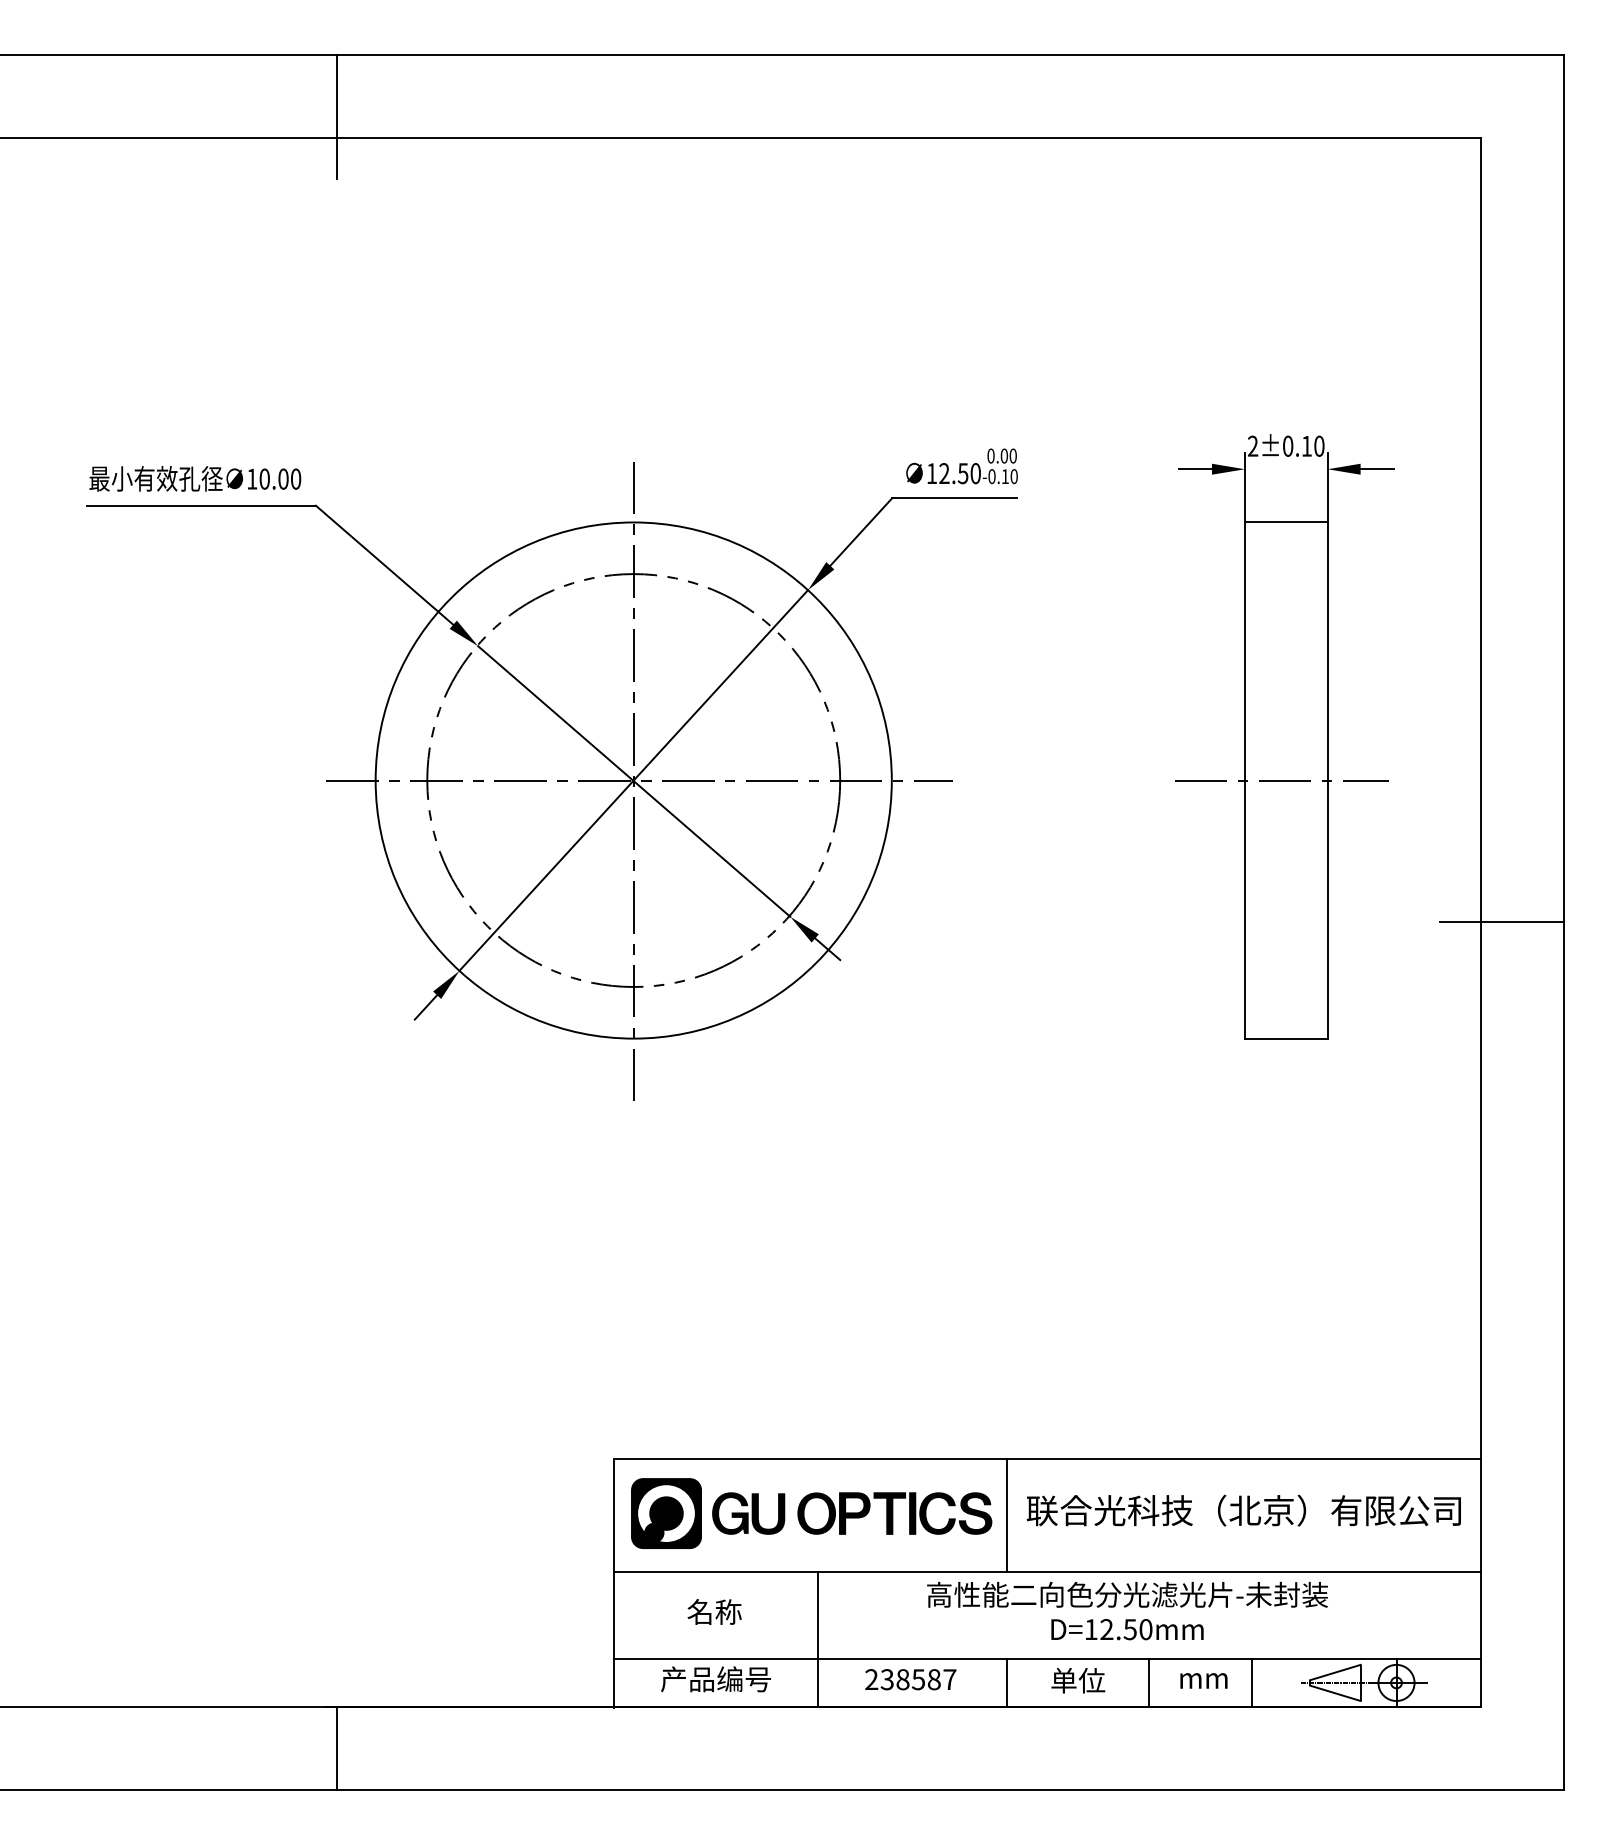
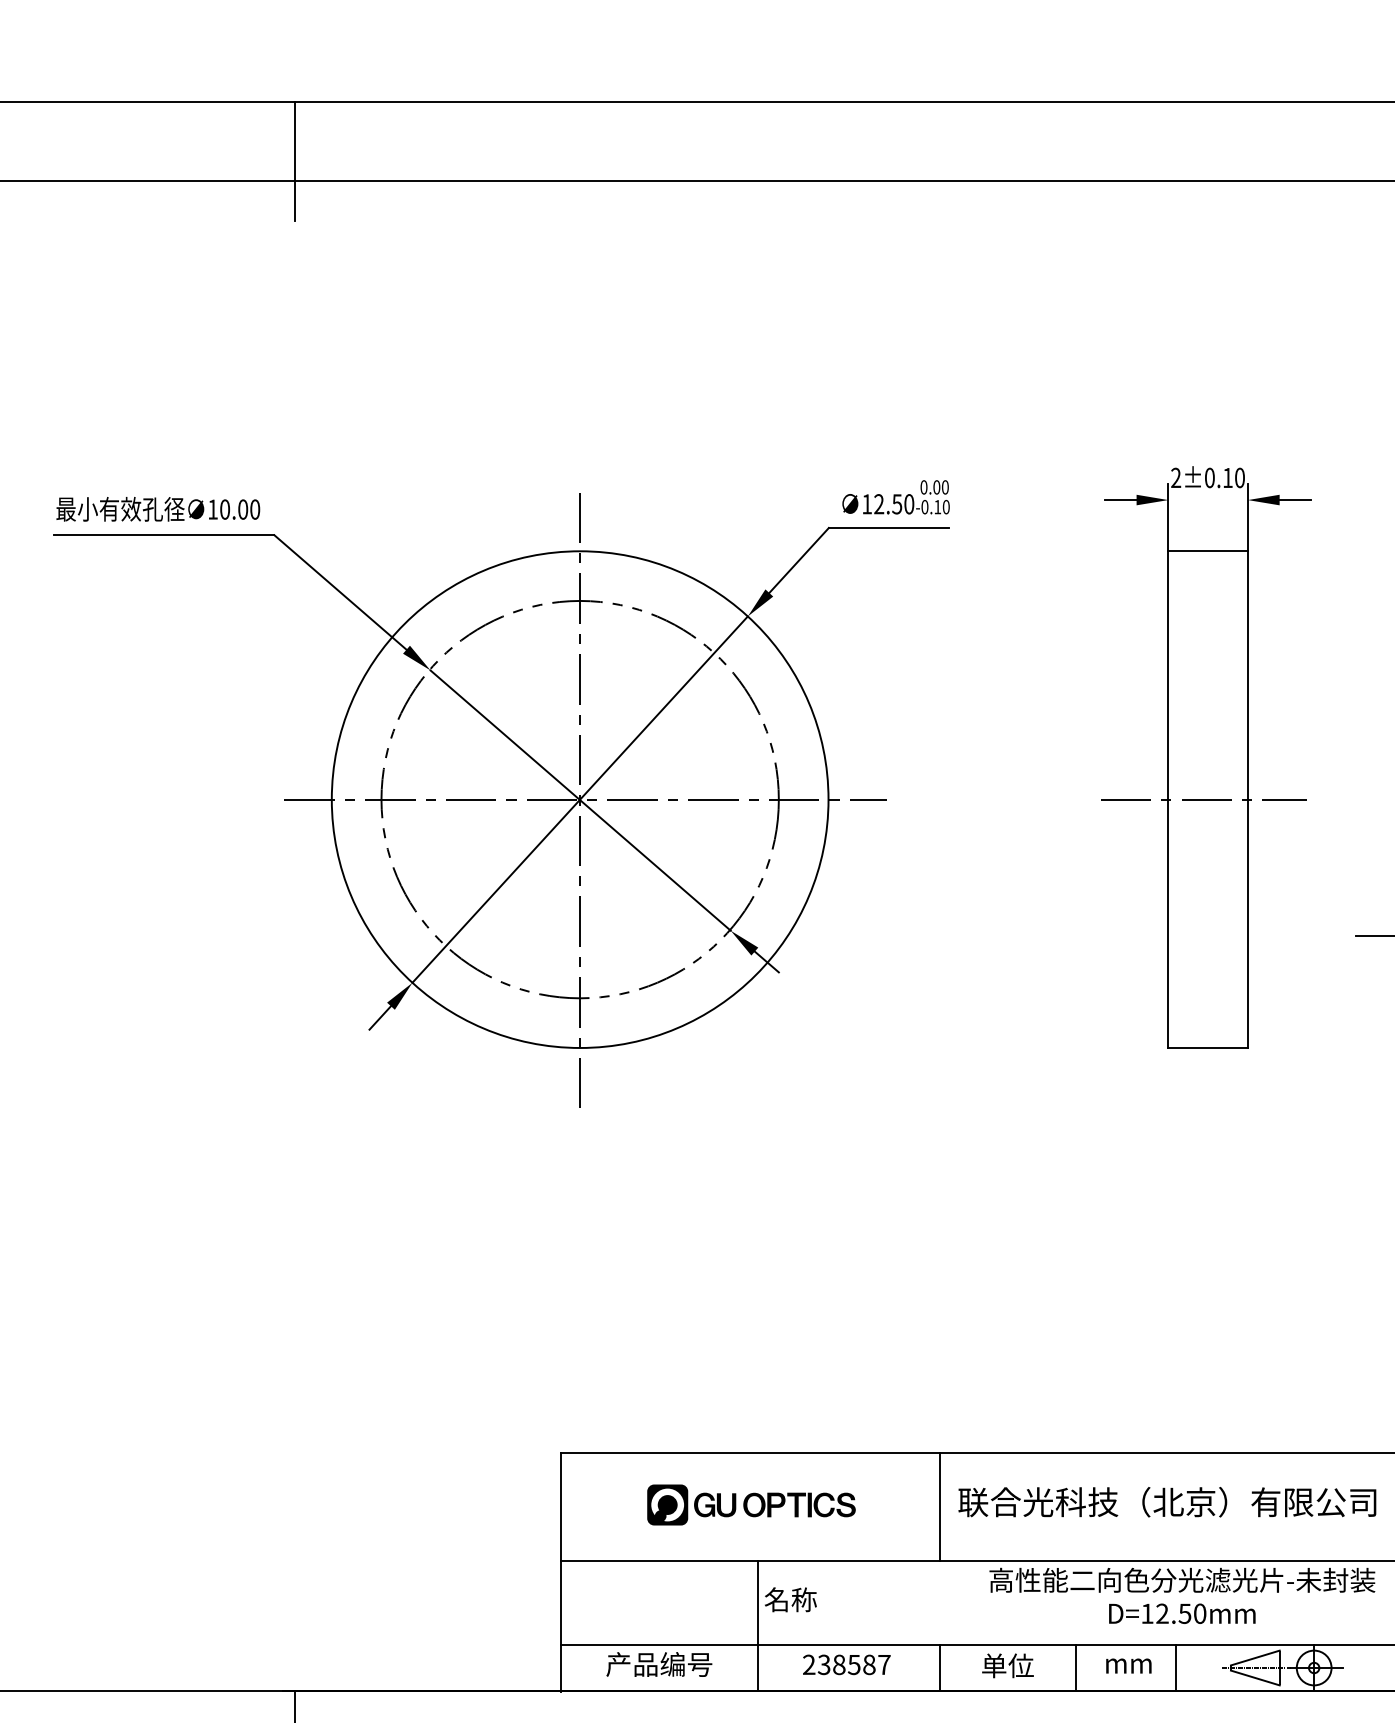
part: (811, 1513) -> (751, 1504), size x0.6
text: (1127, 1610) -> (1182, 1595), moved
text: (714, 1611) -> (790, 1599), moved

